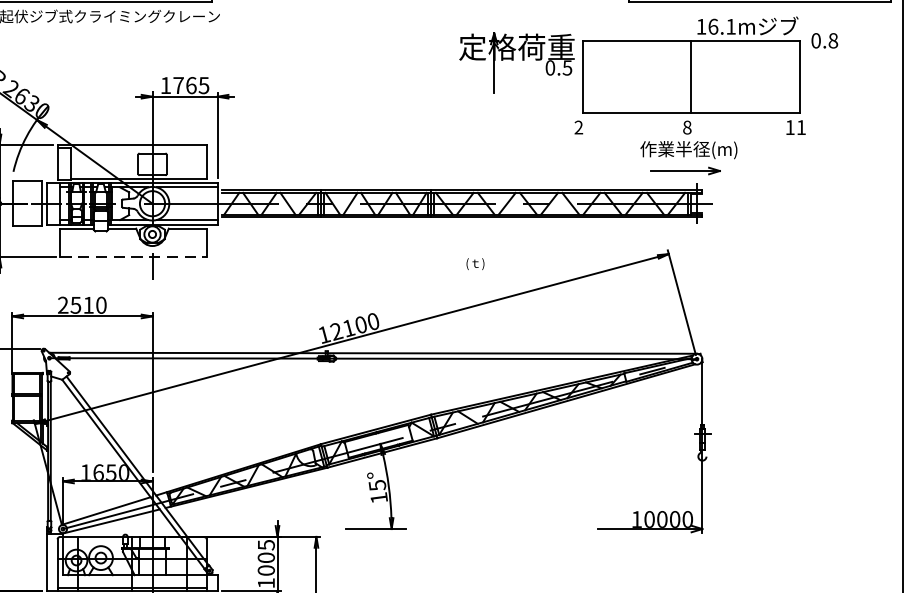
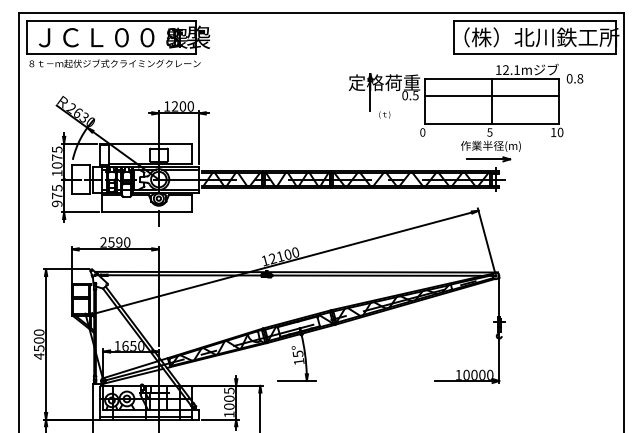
text: (714, 27) -> (506, 70), 16.1m -> 12.1m
line: (691, 67) -> (492, 95), added
text: (190, 85) -> (182, 106), 1765 -> 1200
text: (578, 127) -> (422, 132), 2 -> 0
text: (686, 127) -> (489, 132), 8 -> 5
text: (801, 127) -> (560, 132), 11 -> 10
line: (134, 256) -> (147, 212), dashed -> solid
text: (474, 263) -> (384, 114), moved
text: (88, 305) -> (119, 242), 2510 -> 2590

